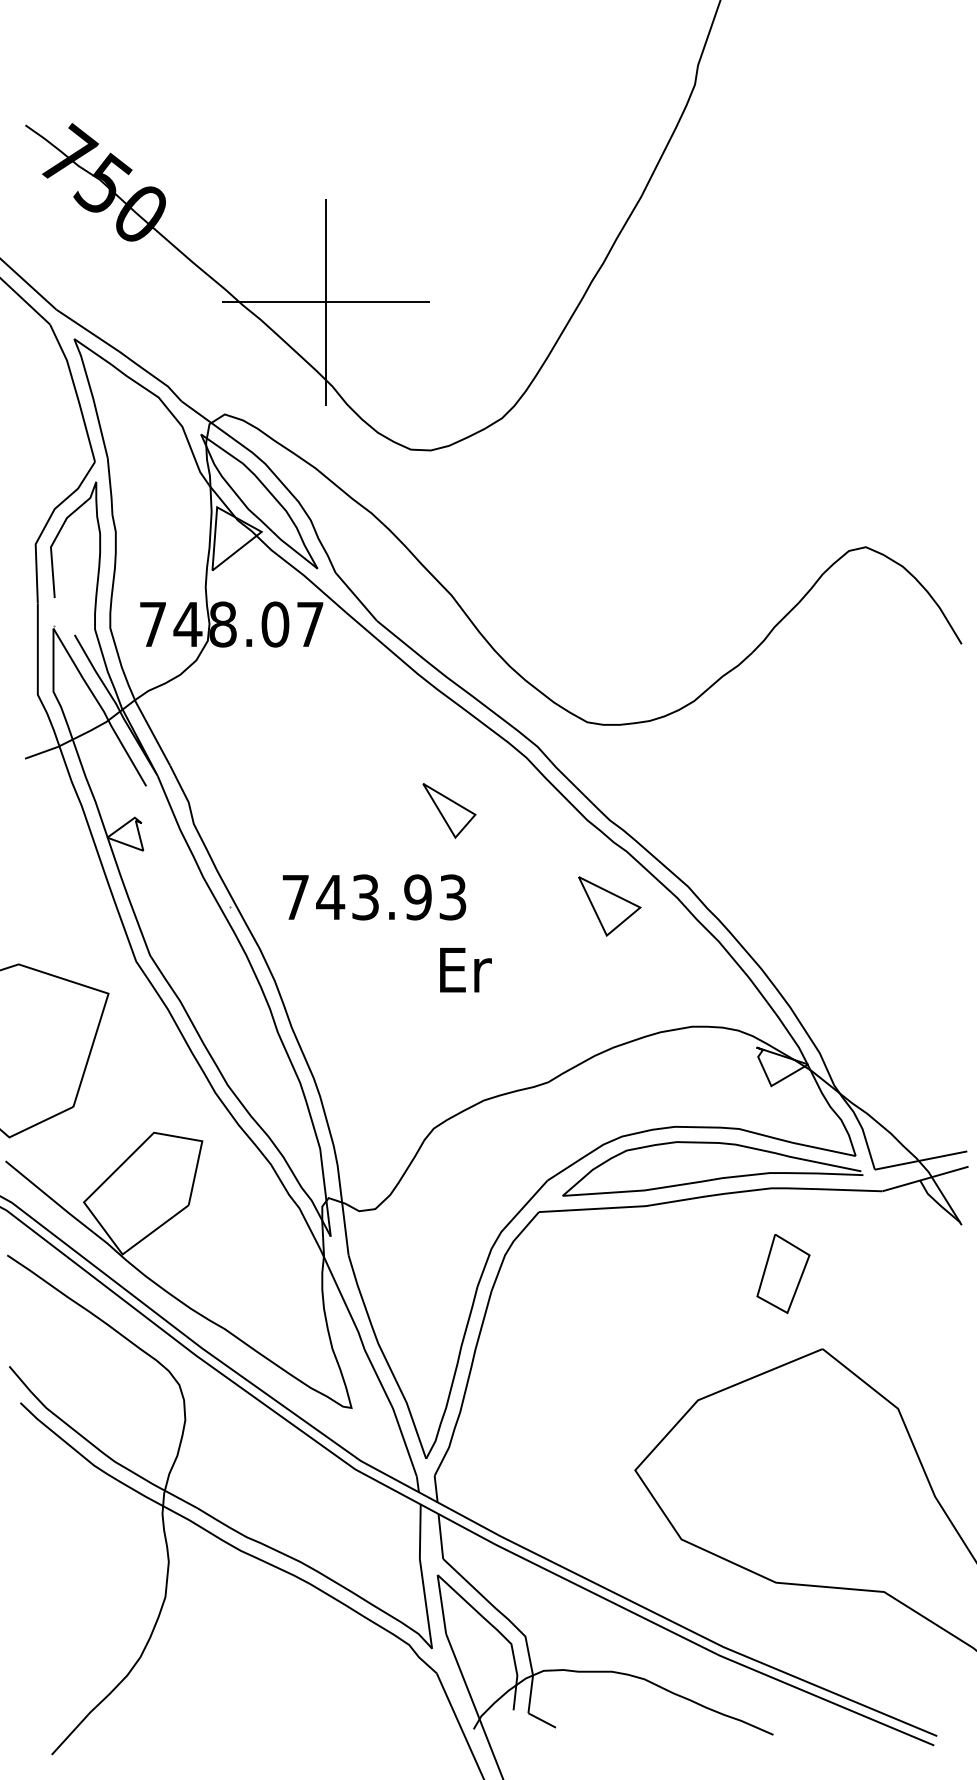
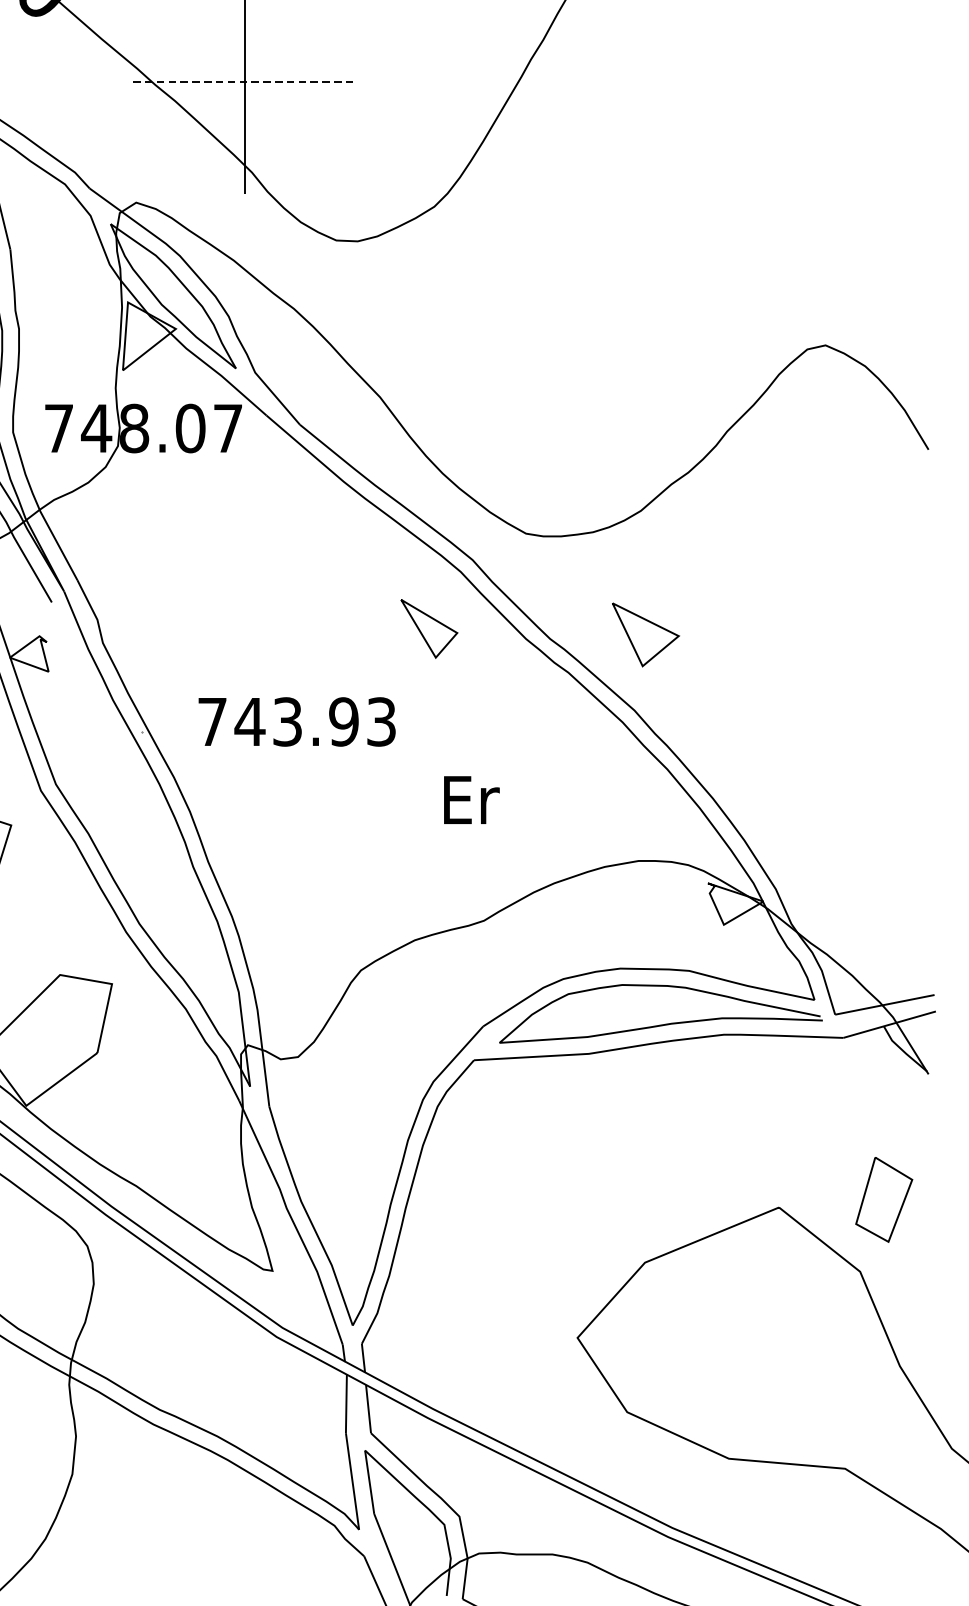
line: (325, 302) -> (244, 82), solid -> dashed
part: (449, 810) -> (429, 628), moved
part: (609, 906) -> (645, 634), moved
text: (465, 970) -> (471, 800), moved
part: (783, 1274) -> (884, 1200), moved

